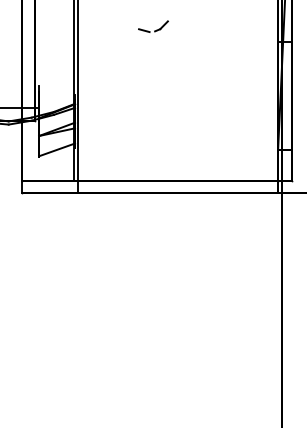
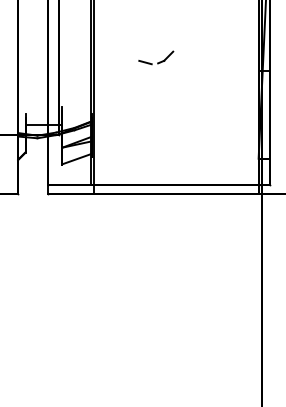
part: (153, 26) -> (156, 57), size x1.43

